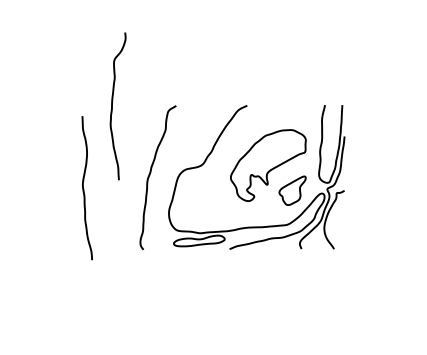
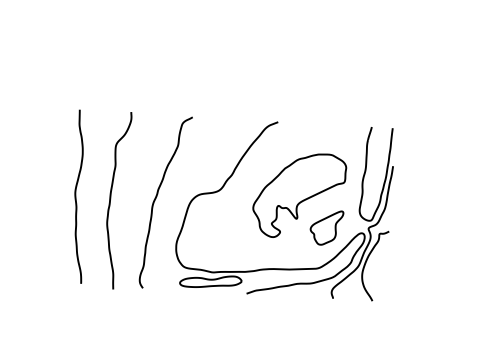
curve: (112, 106) -> (110, 200), moved
curve: (84, 189) -> (77, 198), moved

